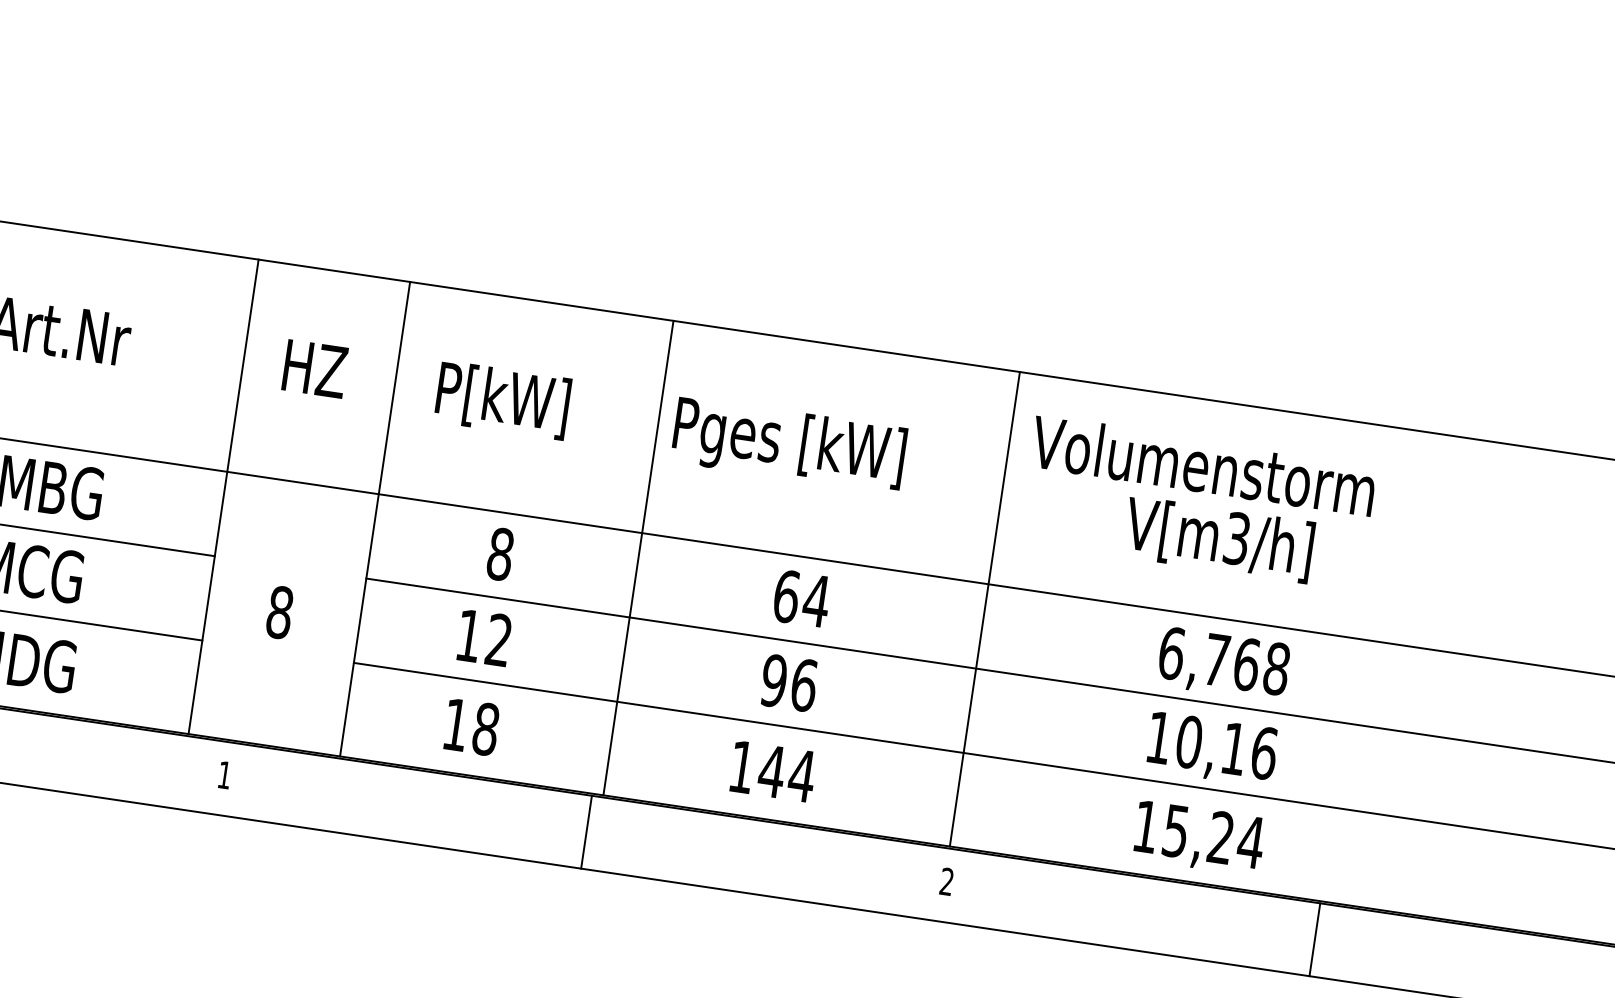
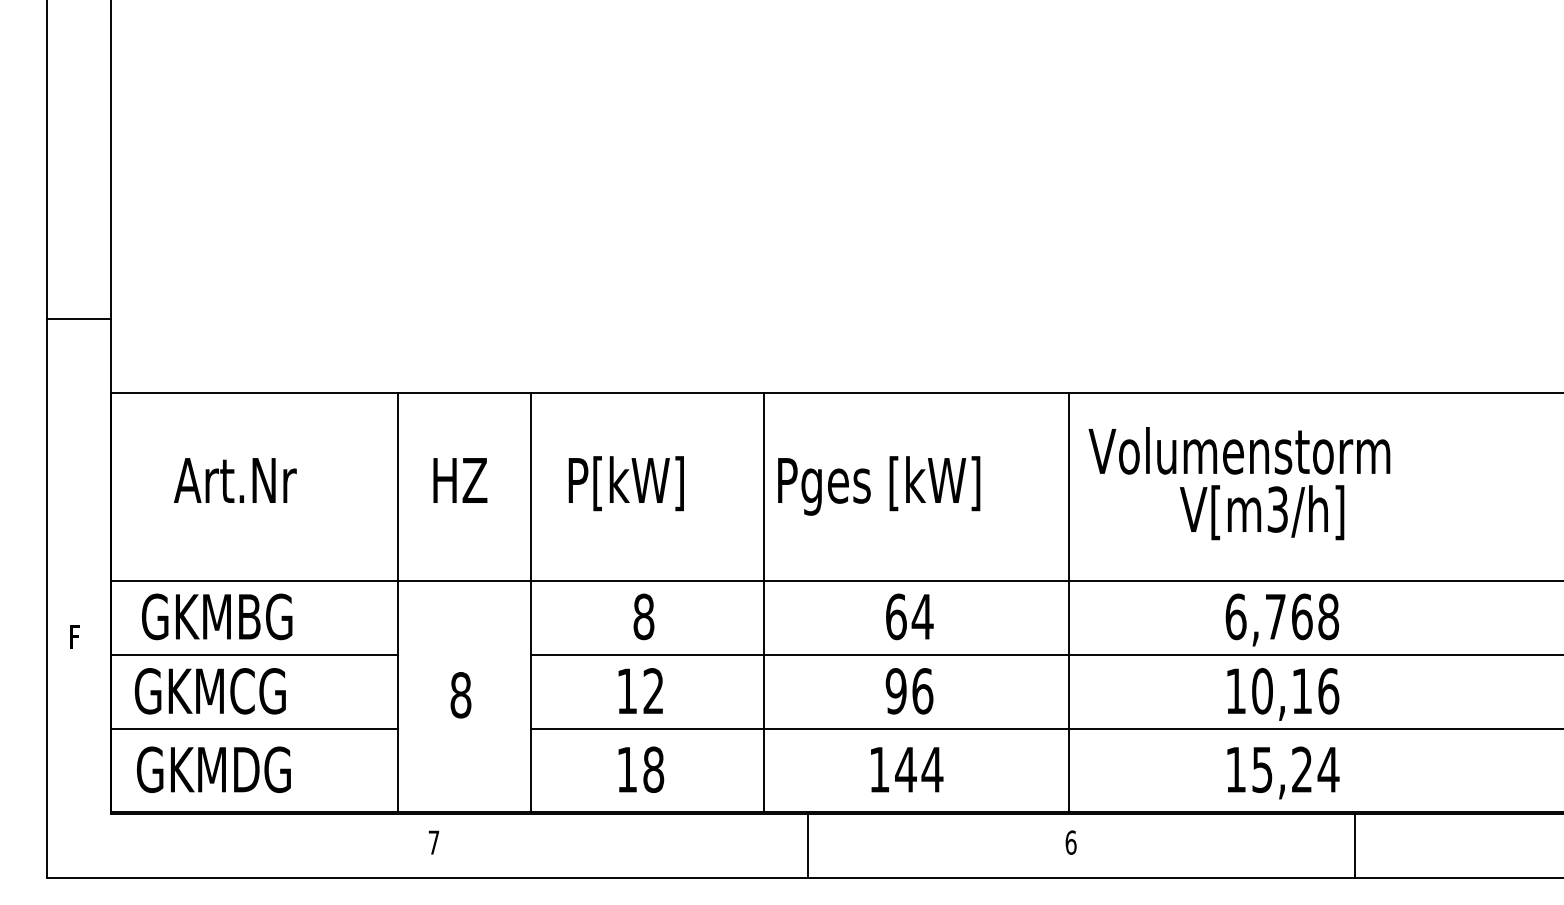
text: (224, 774) -> (433, 842), 1 -> 7
line: (586, 831) -> (807, 845), moved
text: (946, 881) -> (1070, 842), 2 -> 6
line: (1315, 939) -> (1355, 845), moved

